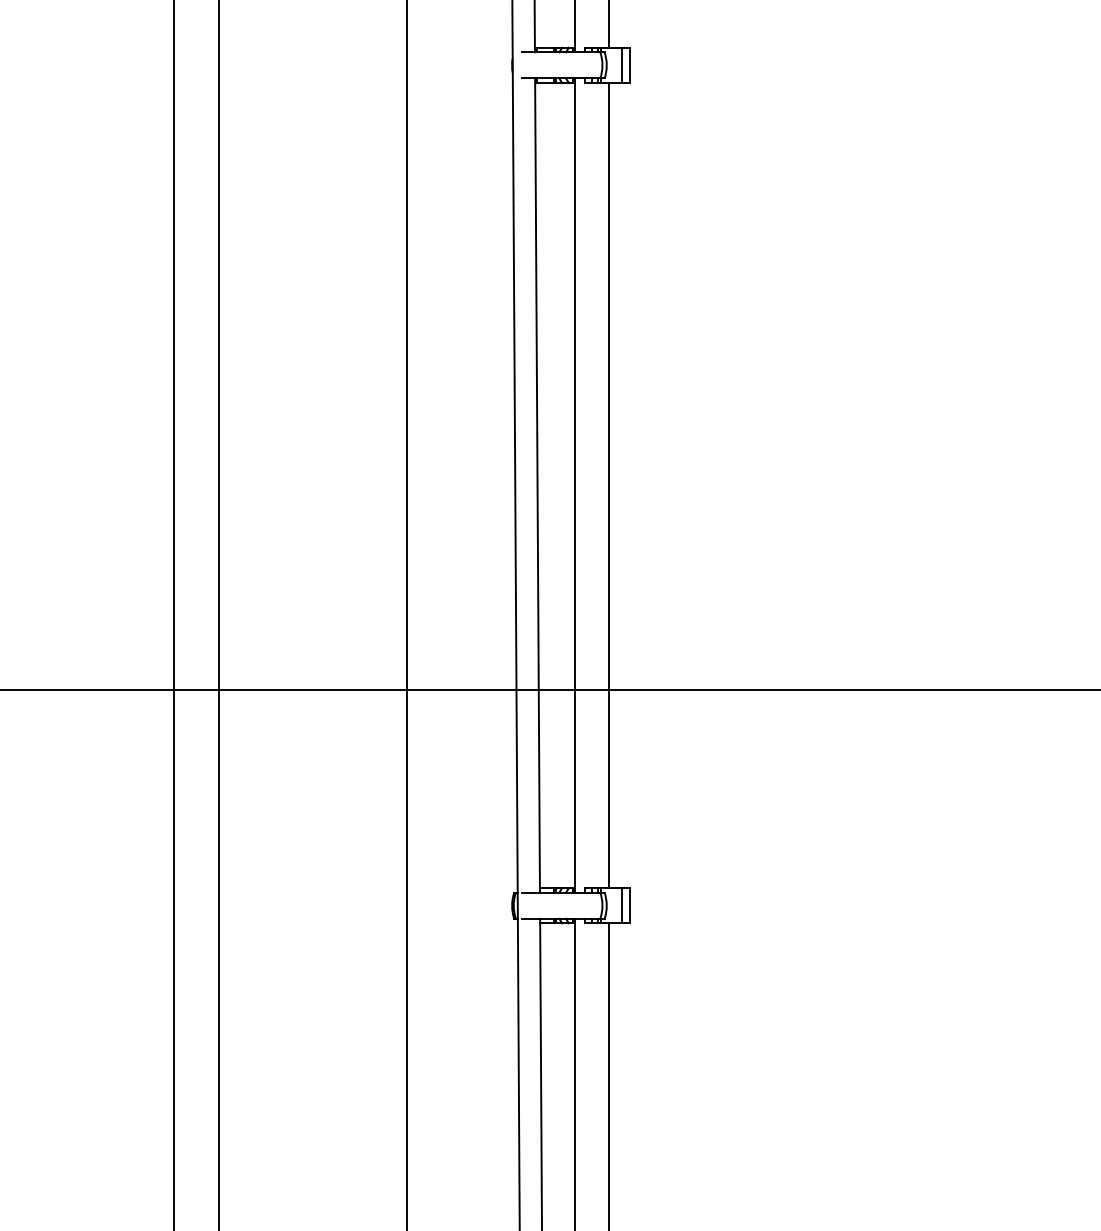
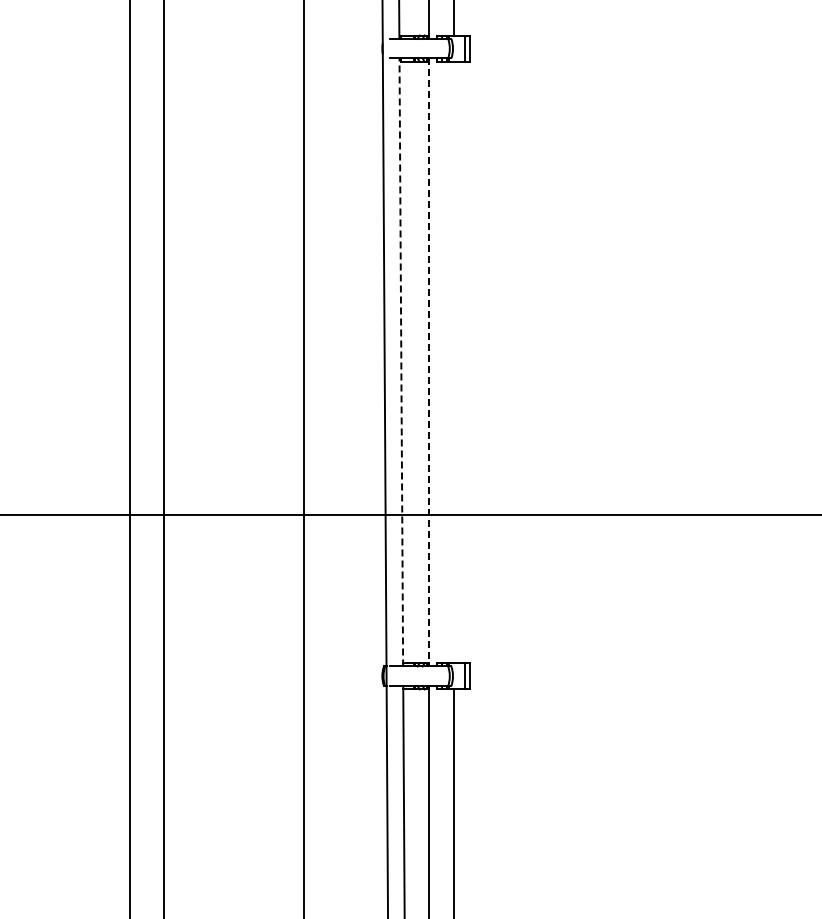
line: (537, 484) -> (401, 361), solid -> dashed
line: (575, 485) -> (429, 362), solid -> dashed
line: (608, 485) -> (454, 362), removed

